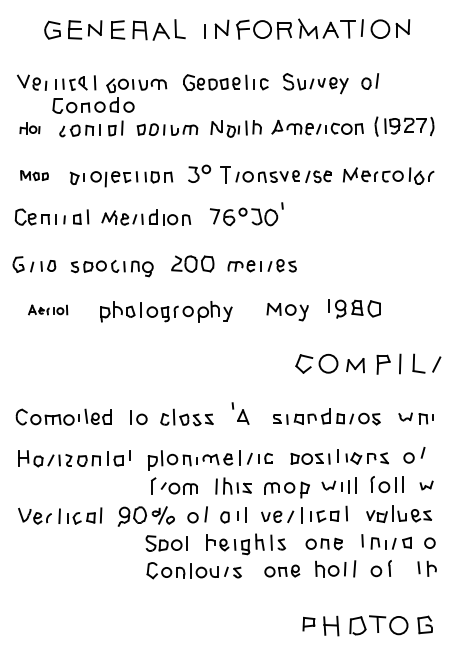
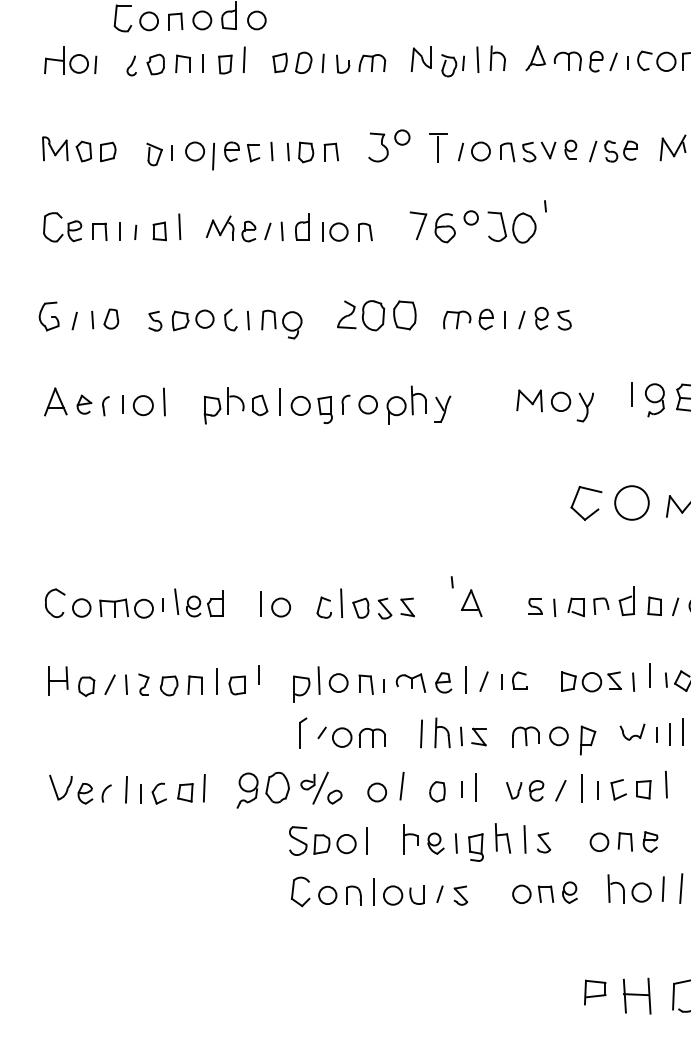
part: (29, 128) -> (69, 60), size x1.43
part: (34, 175) -> (79, 149), size x1.43
part: (47, 309) -> (103, 400), size x1.67

